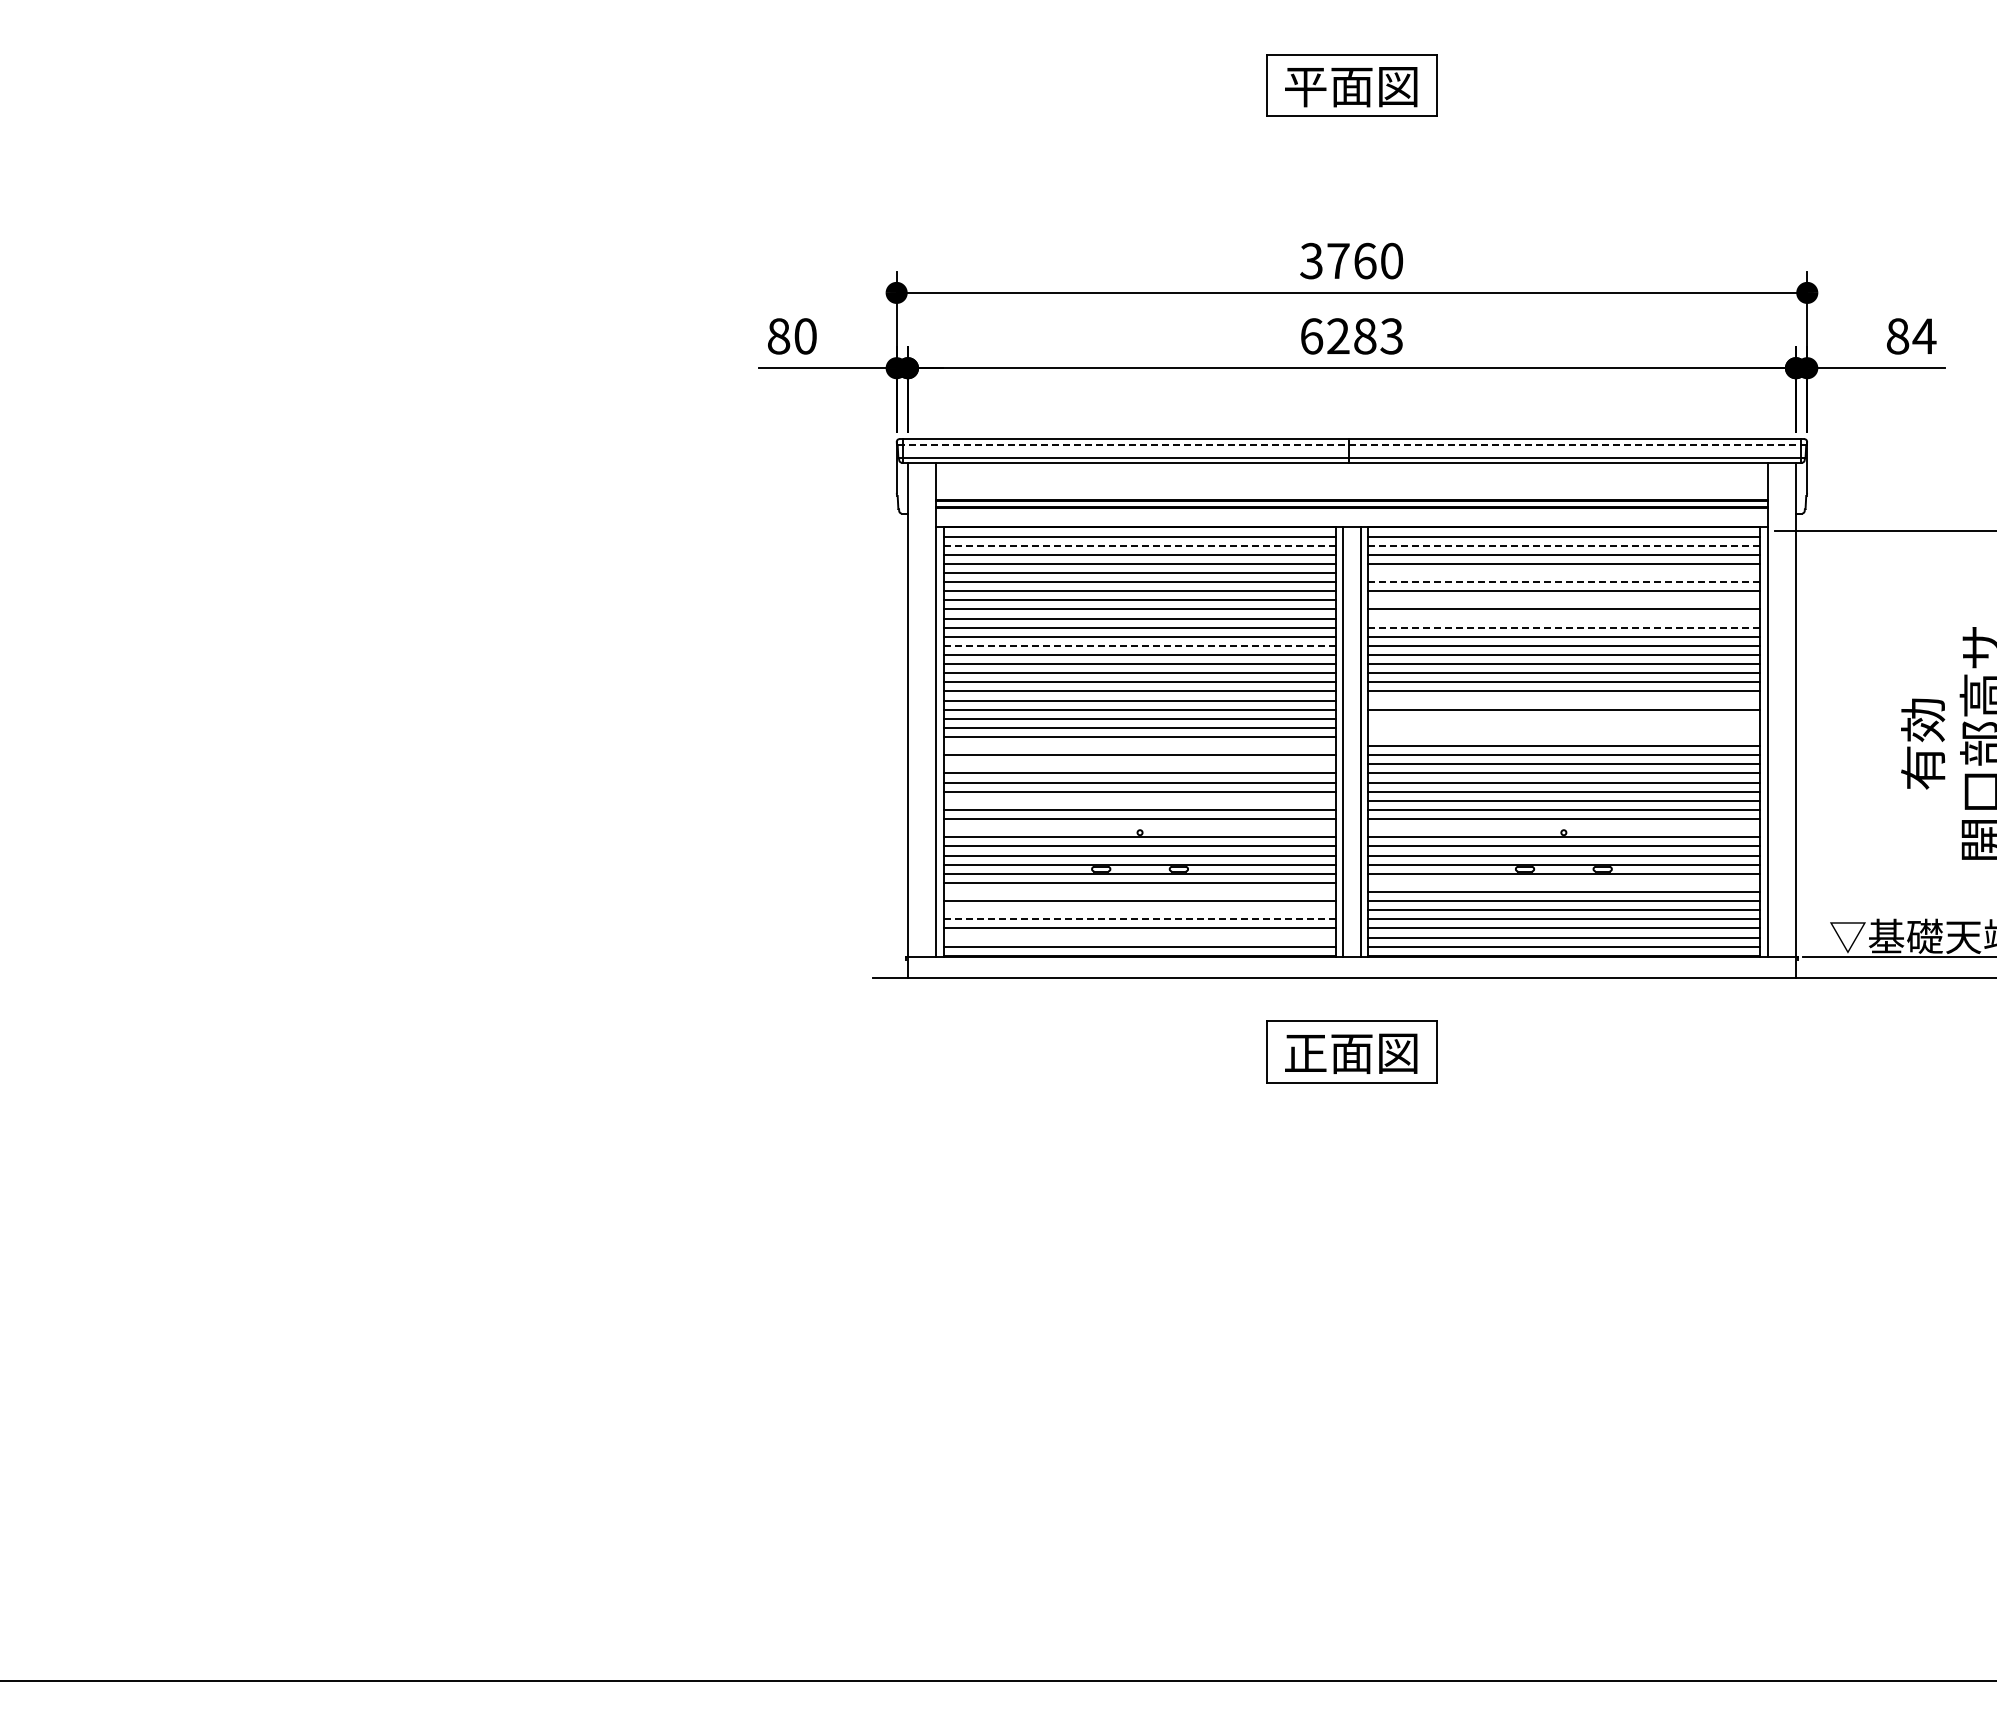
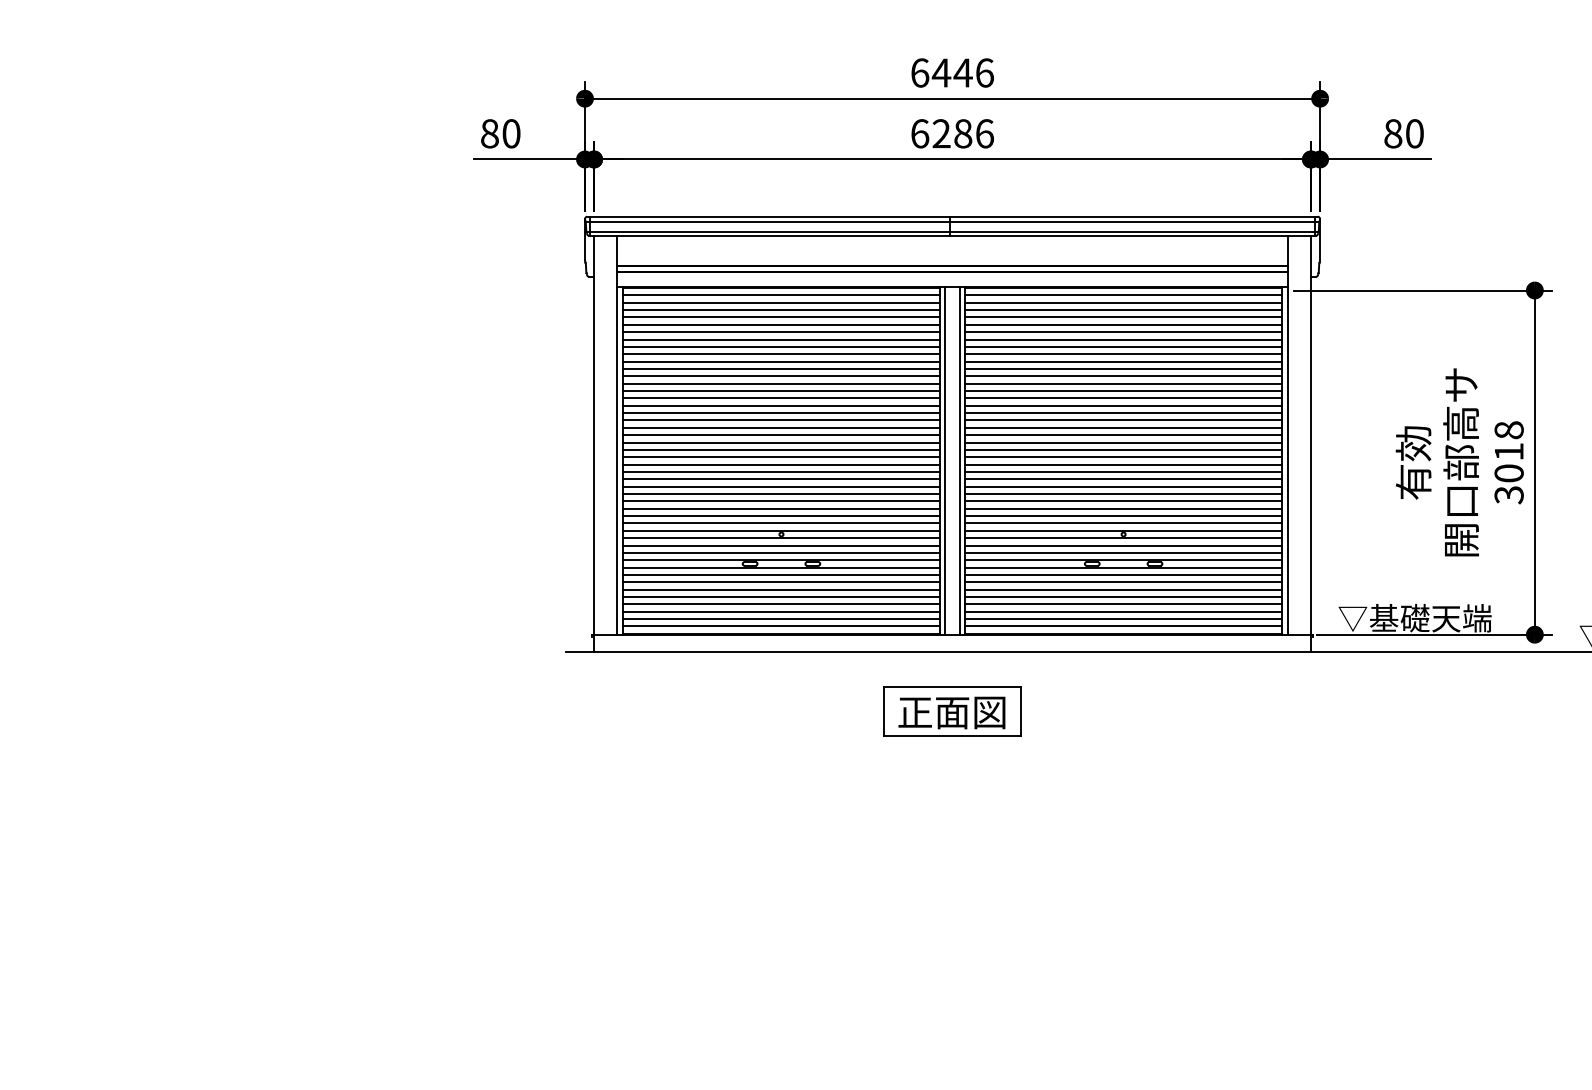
text: (1351, 260) -> (952, 72), 3760 -> 6446
text: (1391, 336) -> (984, 133), 6283 -> 6286
text: (1924, 336) -> (1414, 133), 84 -> 80
line: (1351, 445) -> (952, 221), dashed -> solid
line: (1140, 545) -> (781, 302), dashed -> solid
line: (1563, 545) -> (1123, 302), dashed -> solid
line: (1563, 573) -> (1123, 325), added
line: (1563, 582) -> (1123, 332), dashed -> solid
line: (1563, 600) -> (1123, 347), added
line: (1563, 618) -> (1123, 361), added
line: (1563, 627) -> (1123, 368), dashed -> solid
line: (1140, 645) -> (781, 383), dashed -> solid
line: (1563, 700) -> (1123, 427), added
line: (1563, 718) -> (1123, 442), added
line: (1563, 727) -> (1123, 449), added
line: (1563, 737) -> (1123, 457), added
line: (1139, 746) -> (781, 464), added
line: (1139, 764) -> (781, 479), added
line: (1139, 800) -> (781, 508), added
line: (1139, 828) -> (781, 531), added
line: (1563, 828) -> (1123, 531), added
line: (1563, 882) -> (1123, 574), added
line: (1139, 891) -> (781, 581), added
line: (1139, 910) -> (781, 597), added
line: (1140, 919) -> (781, 604), dashed -> solid
line: (1139, 937) -> (781, 619), added

